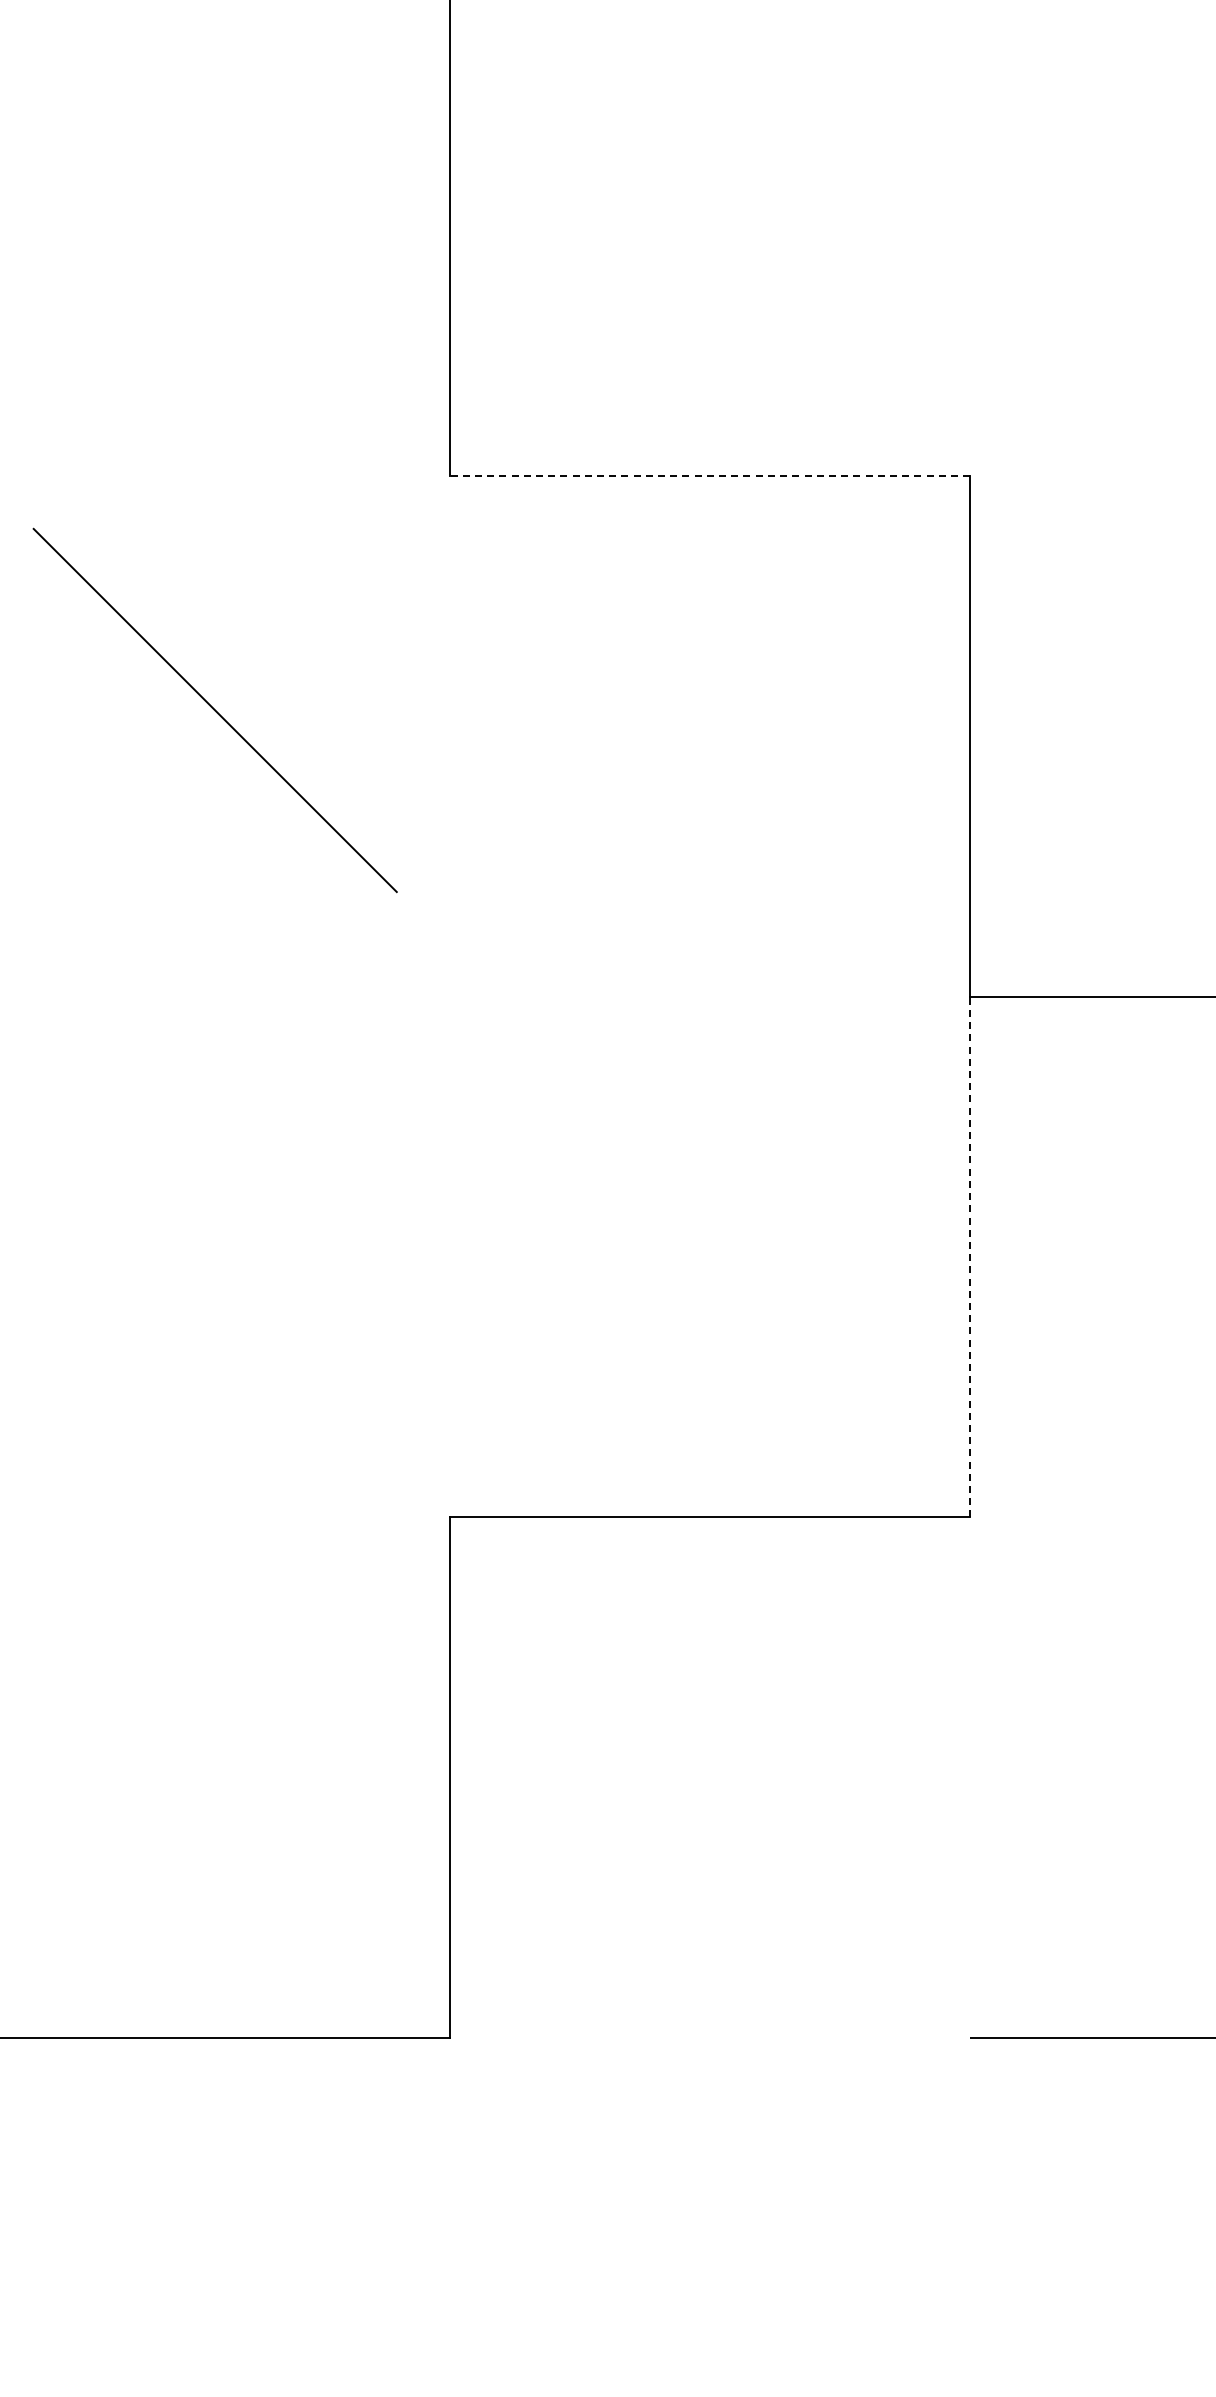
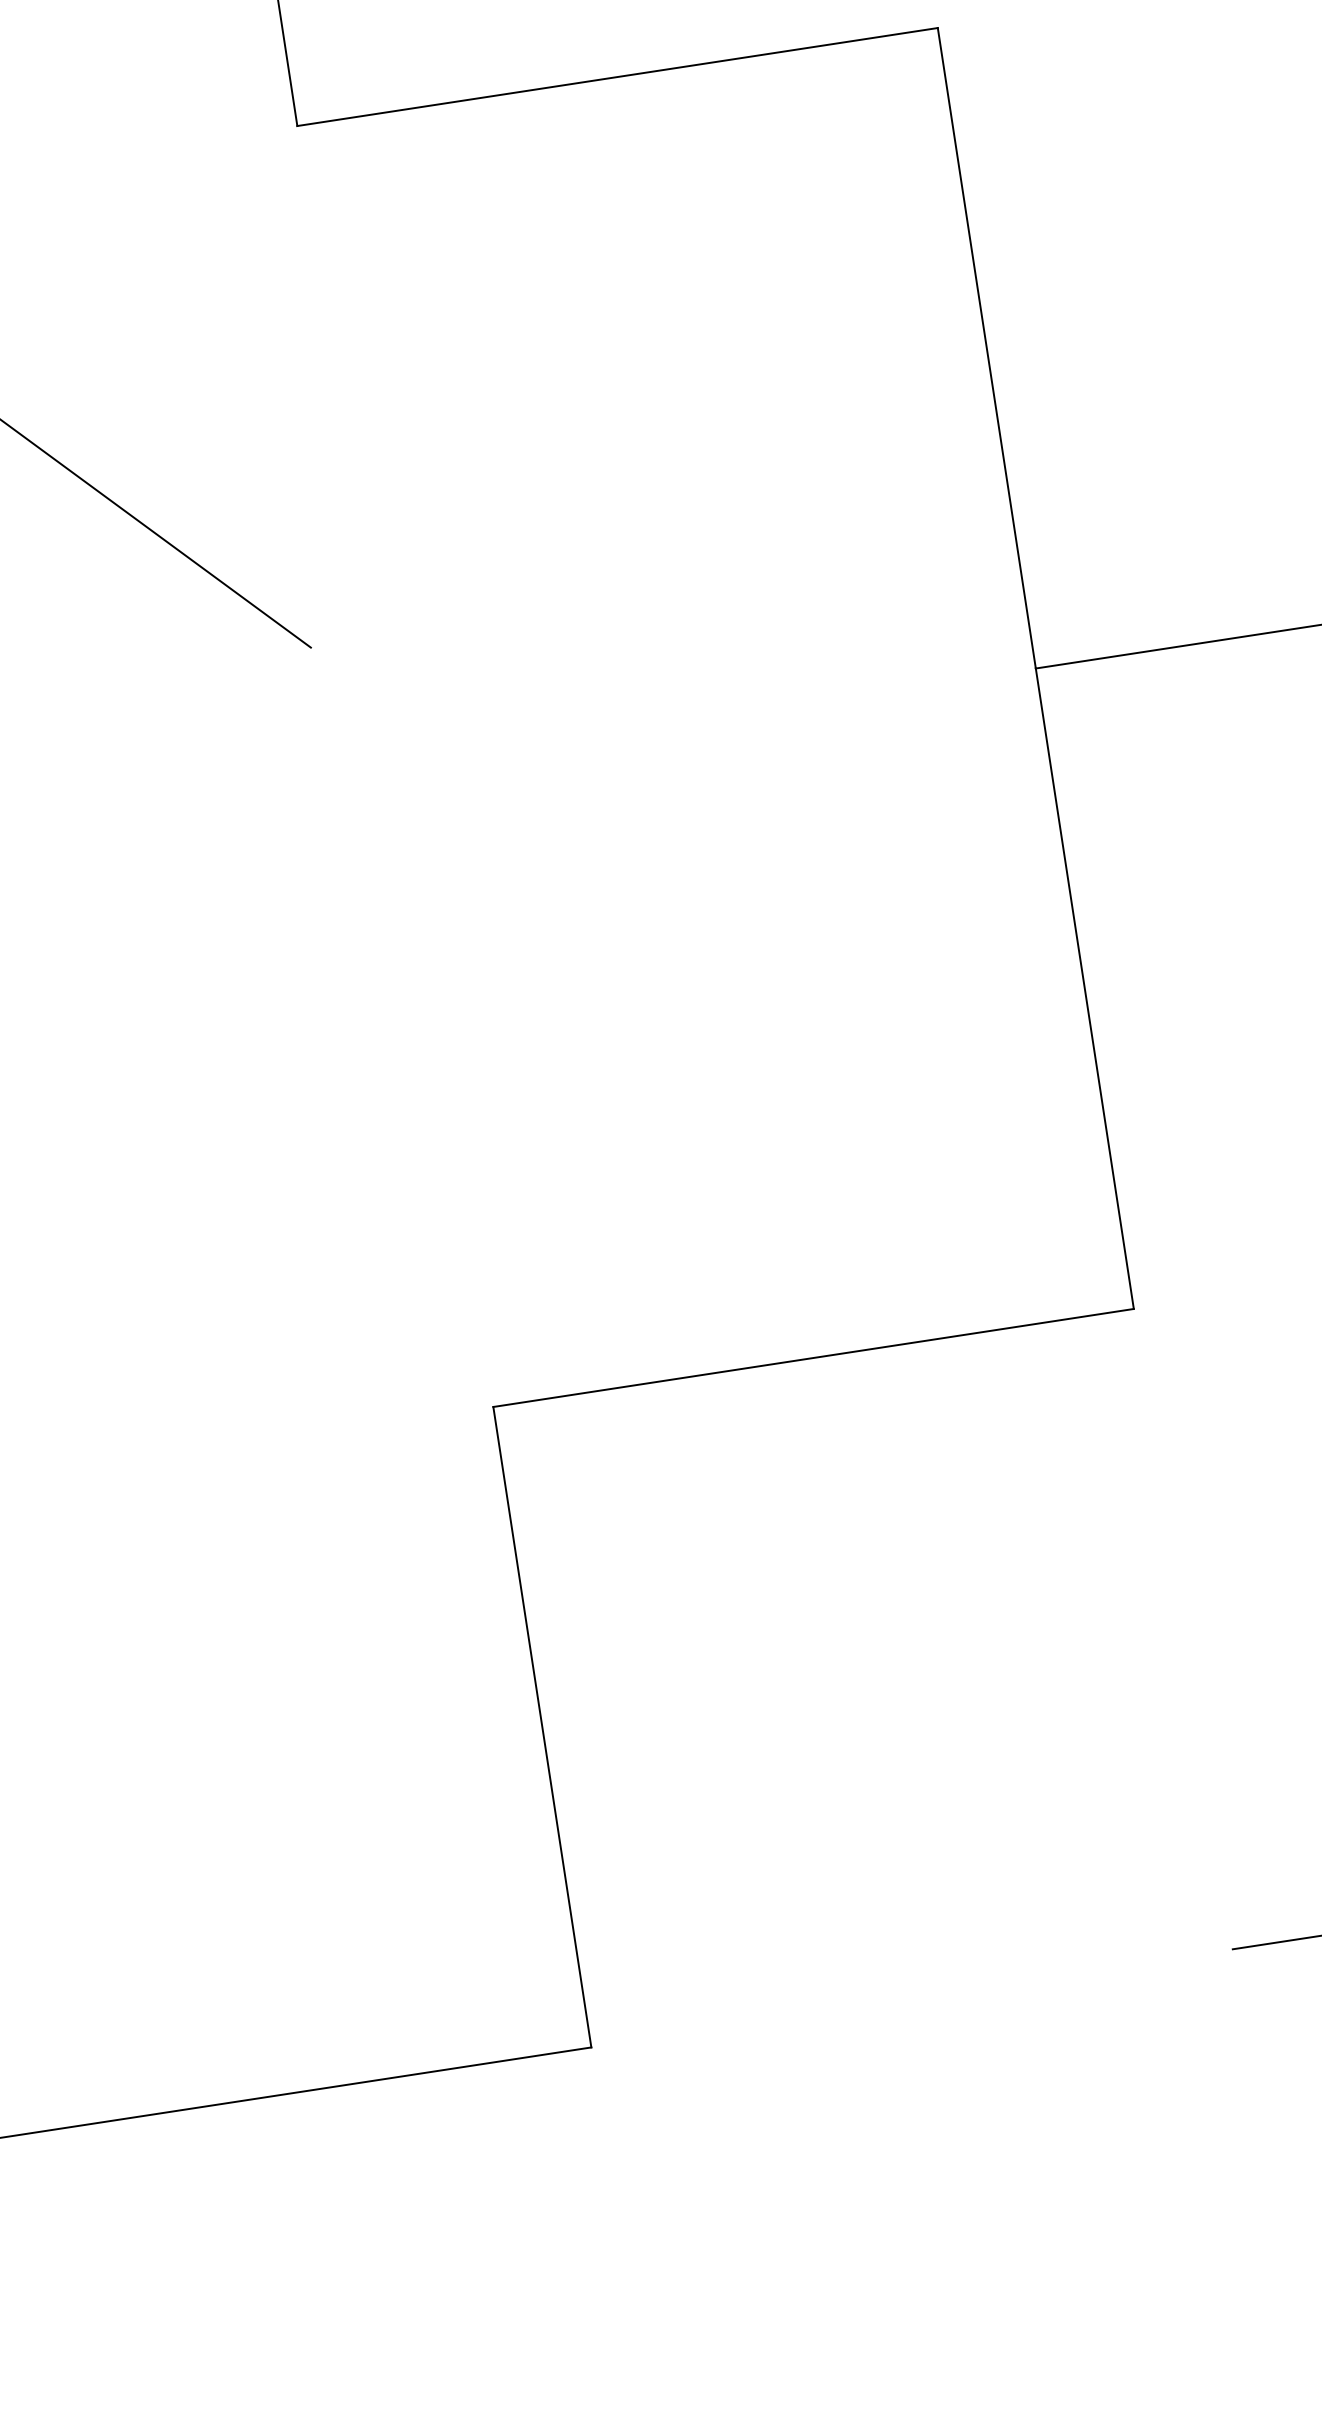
line: (709, 476) -> (617, 77), dashed -> solid
line: (970, 1256) -> (1085, 987), dashed -> solid

